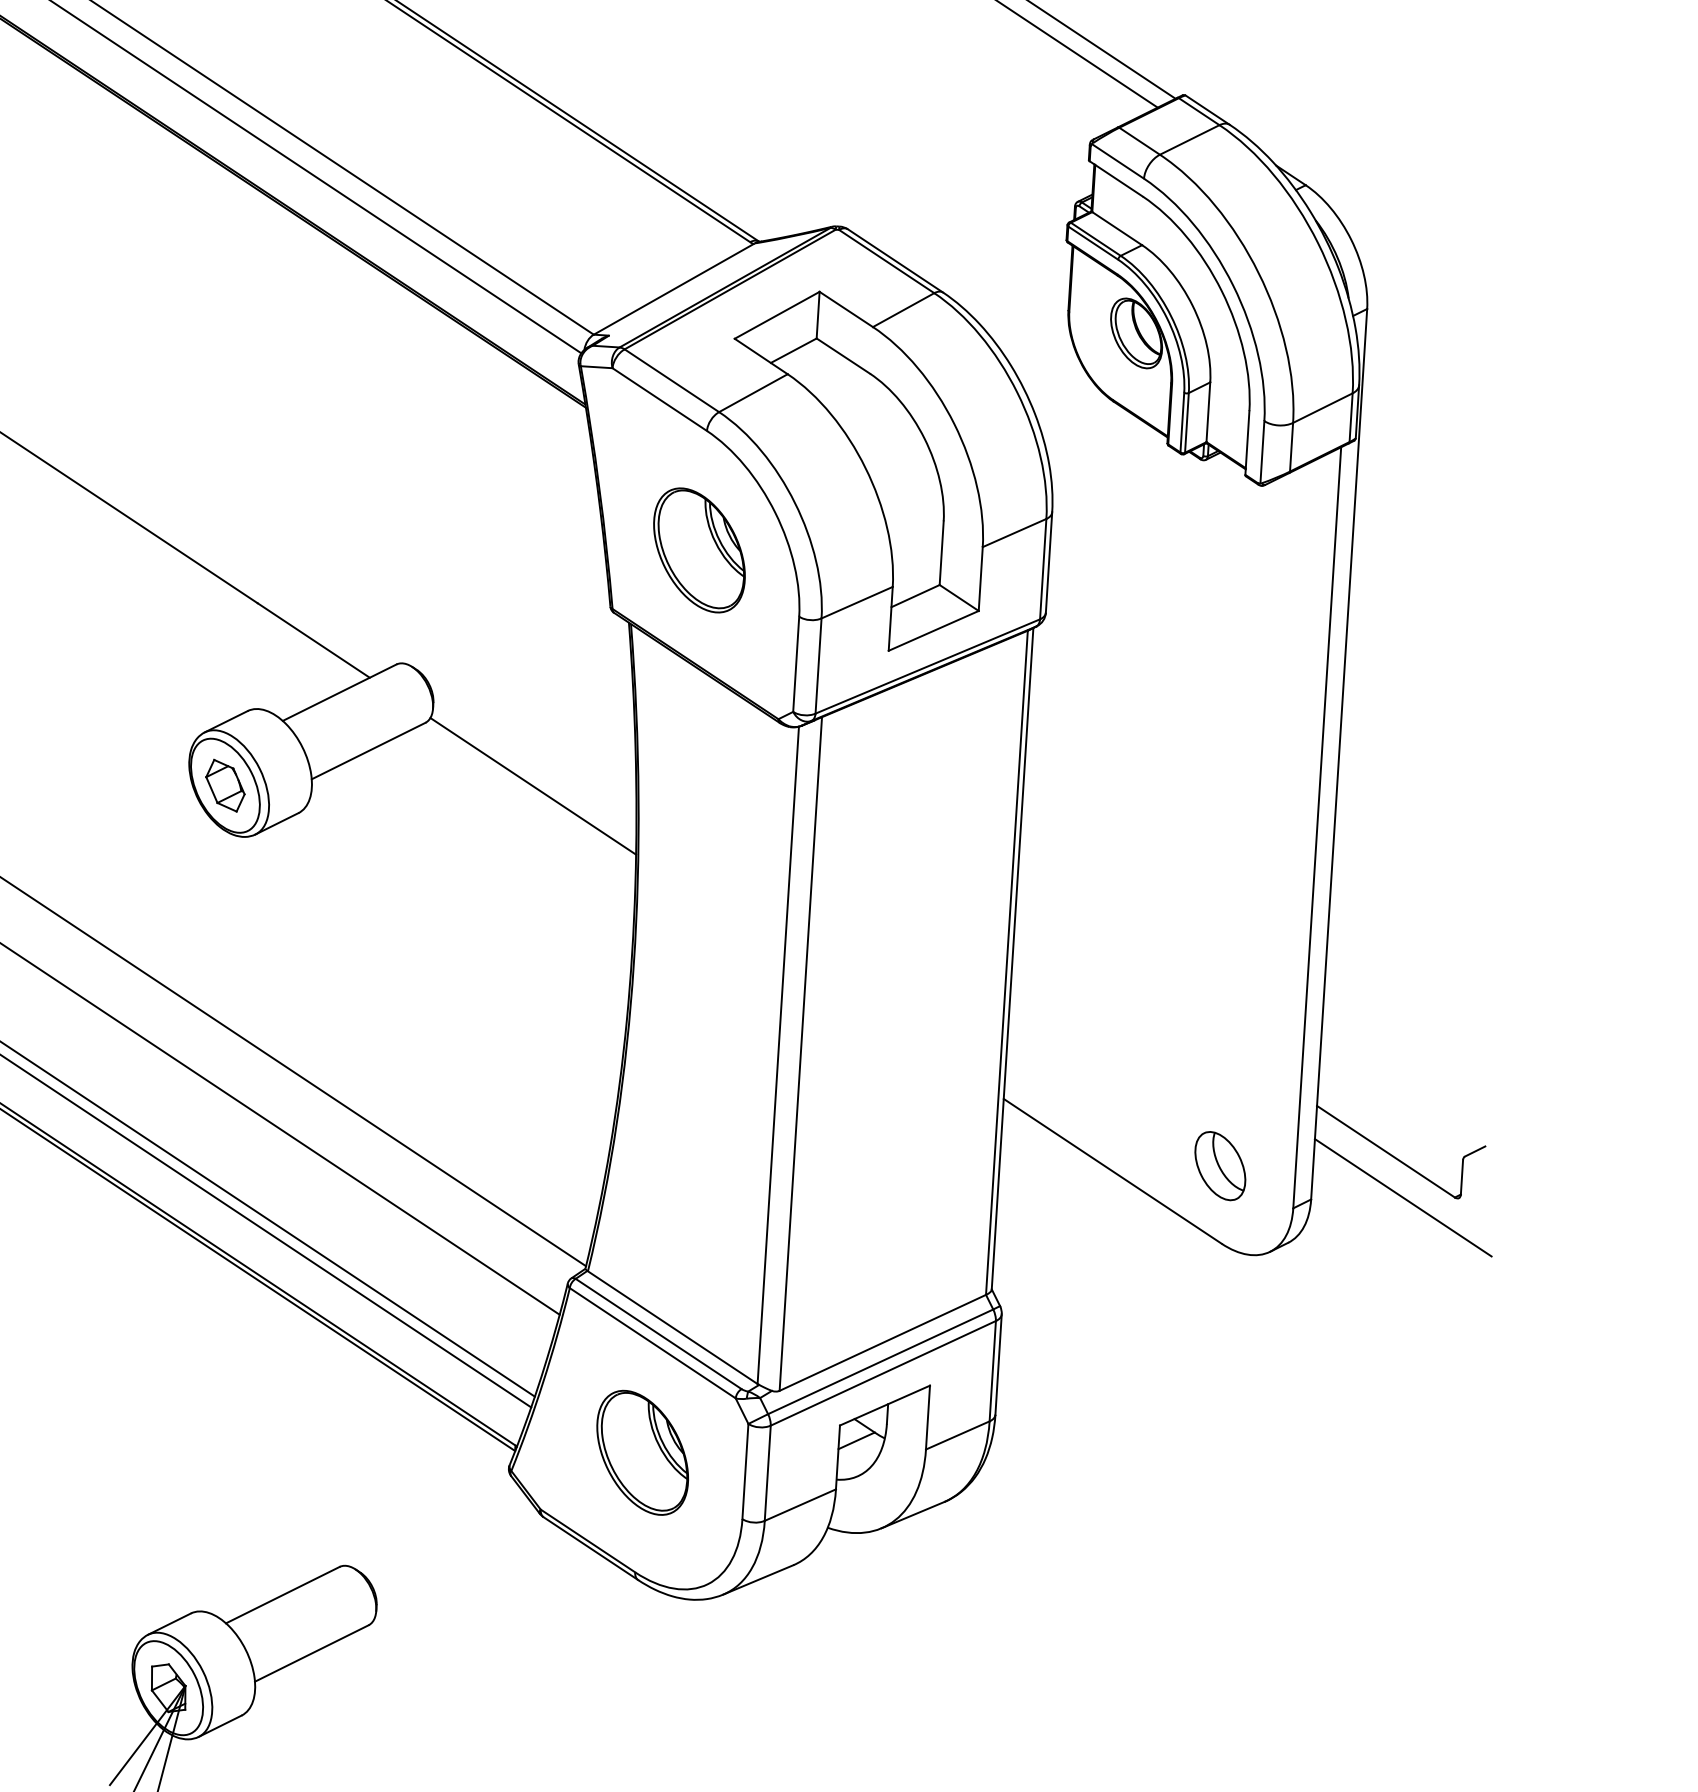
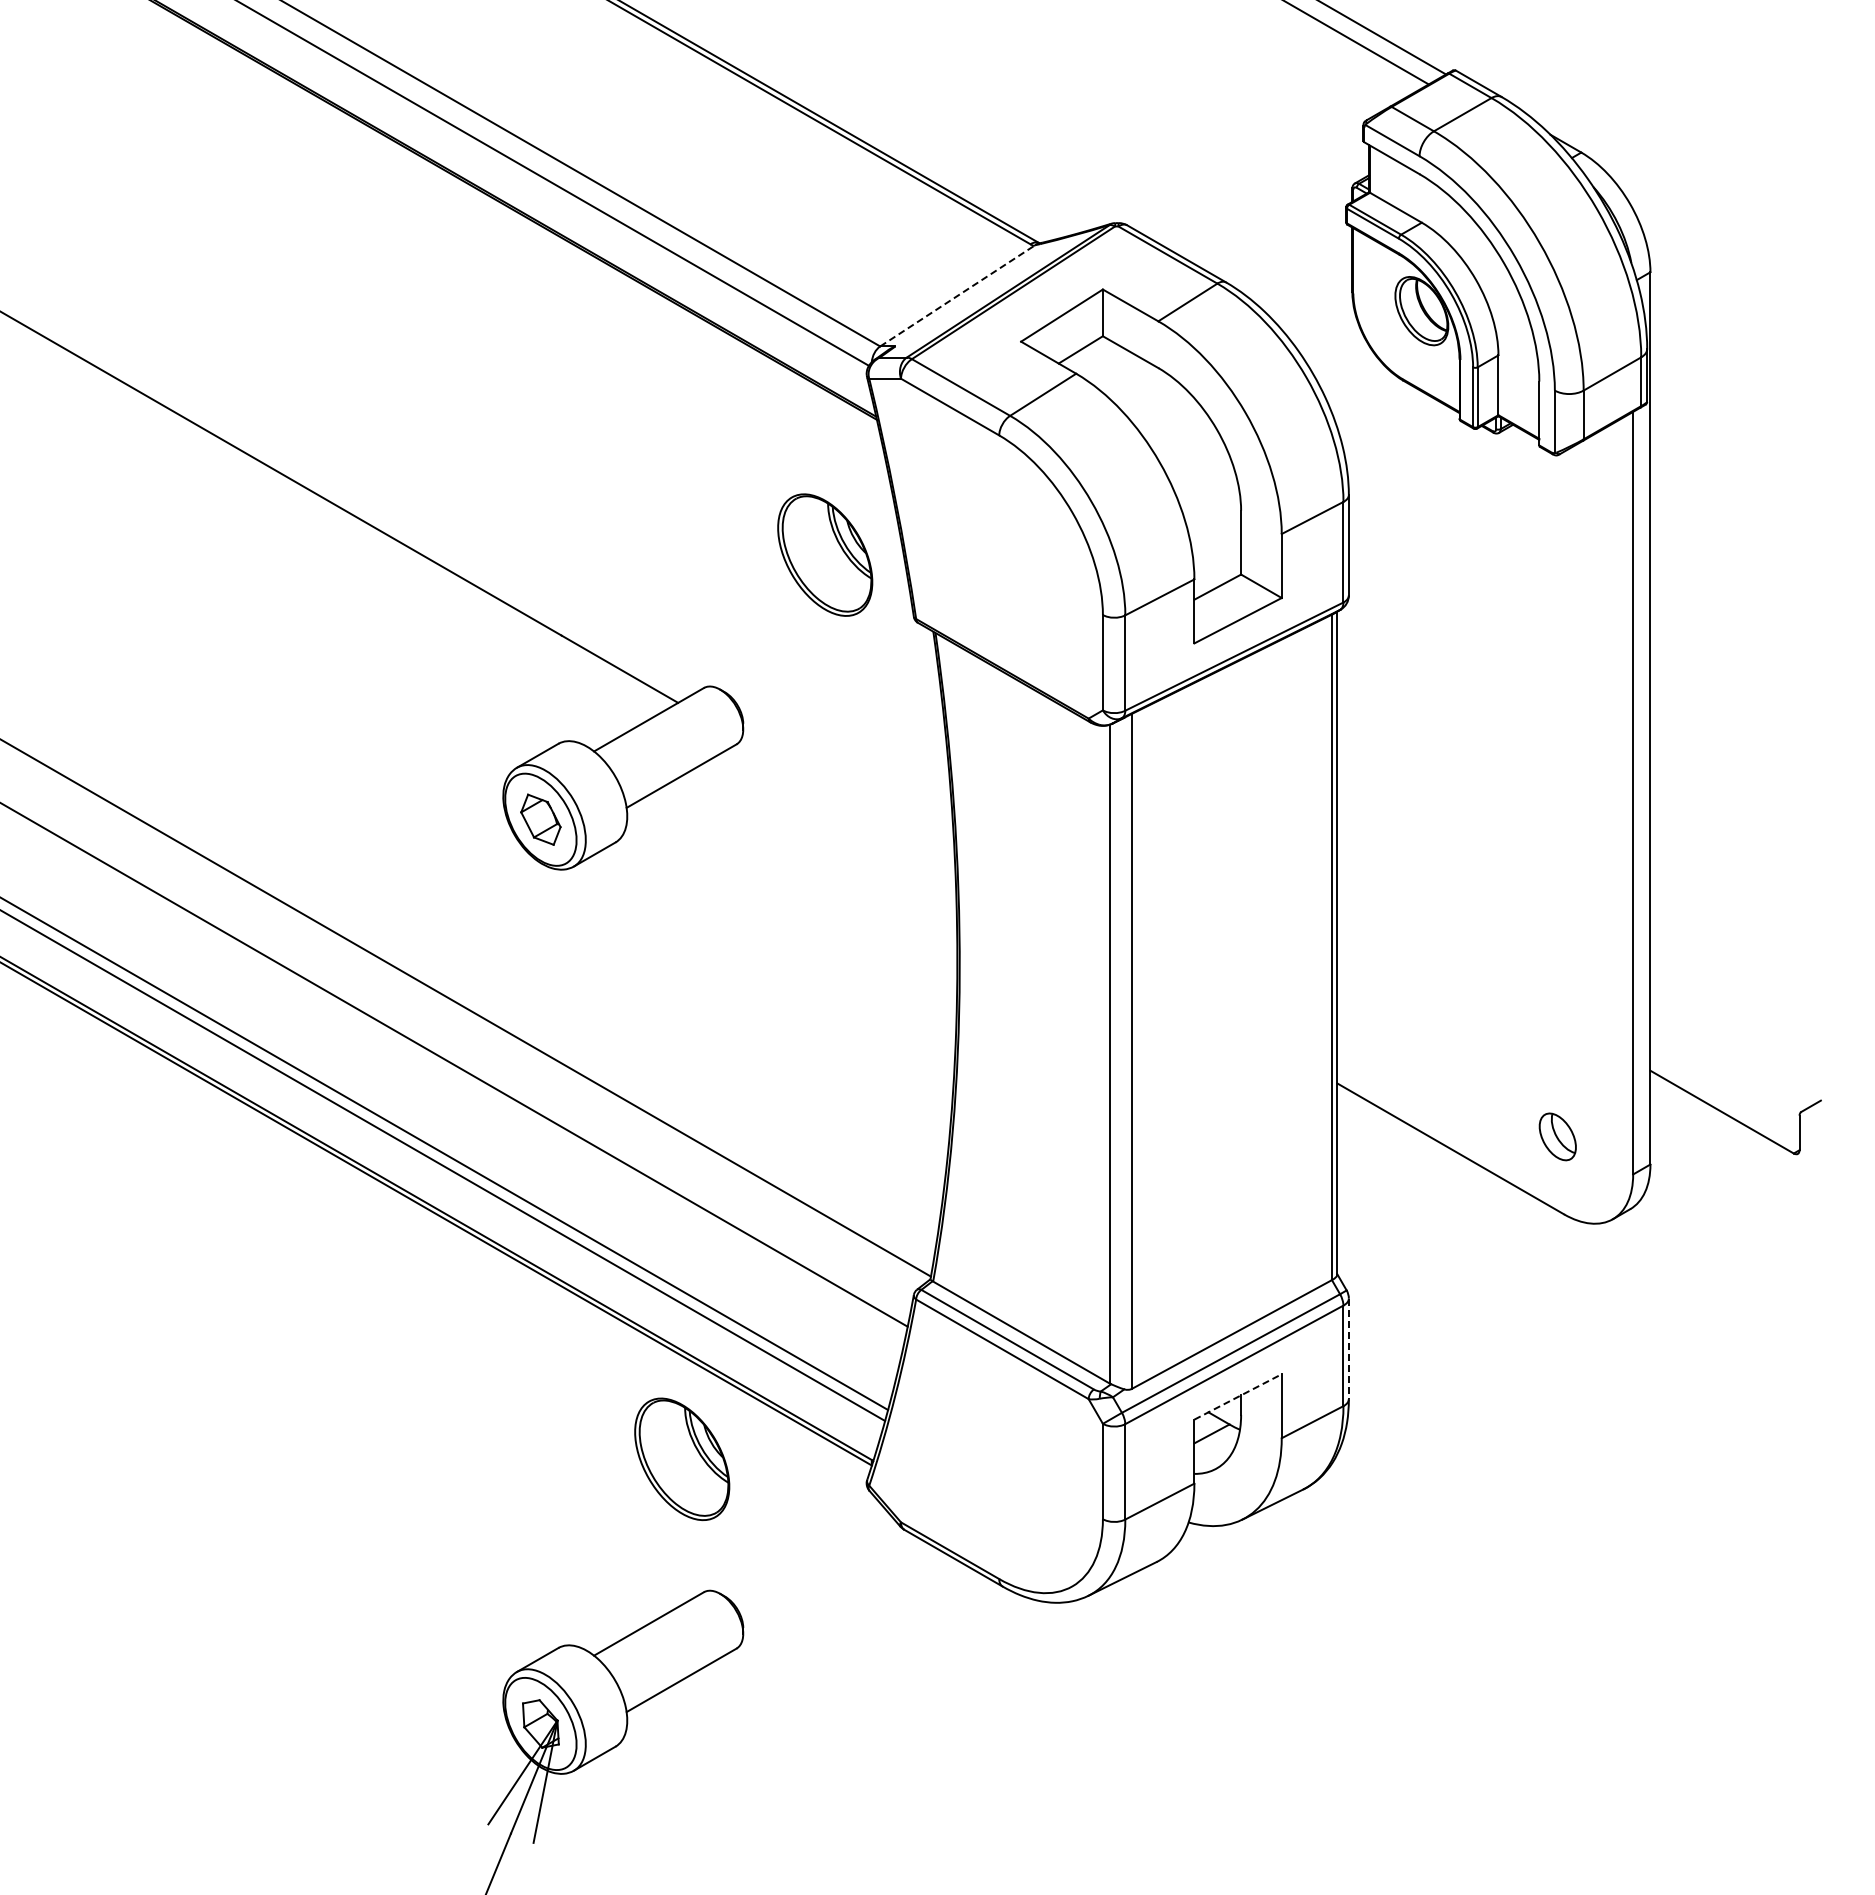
line: (674, 289) -> (957, 296), solid -> dashed
part: (699, 549) -> (825, 554), moved
line: (533, 785) -> (848, 800), removed
part: (1220, 1165) -> (1557, 1136), size x0.7
line: (1403, 1197) -> (1742, 1156), removed
line: (998, 1365) -> (1348, 1349), solid -> dashed
line: (885, 1405) -> (1238, 1396), solid -> dashed
part: (642, 1453) -> (682, 1459), moved

